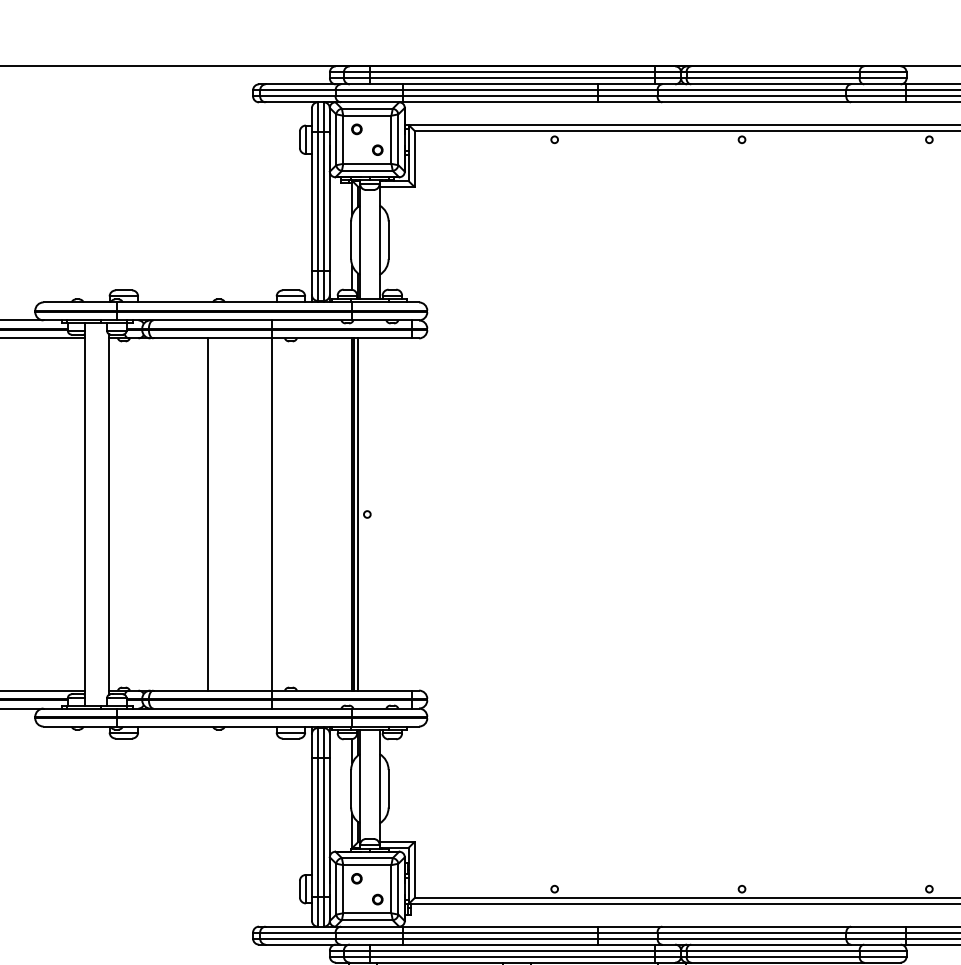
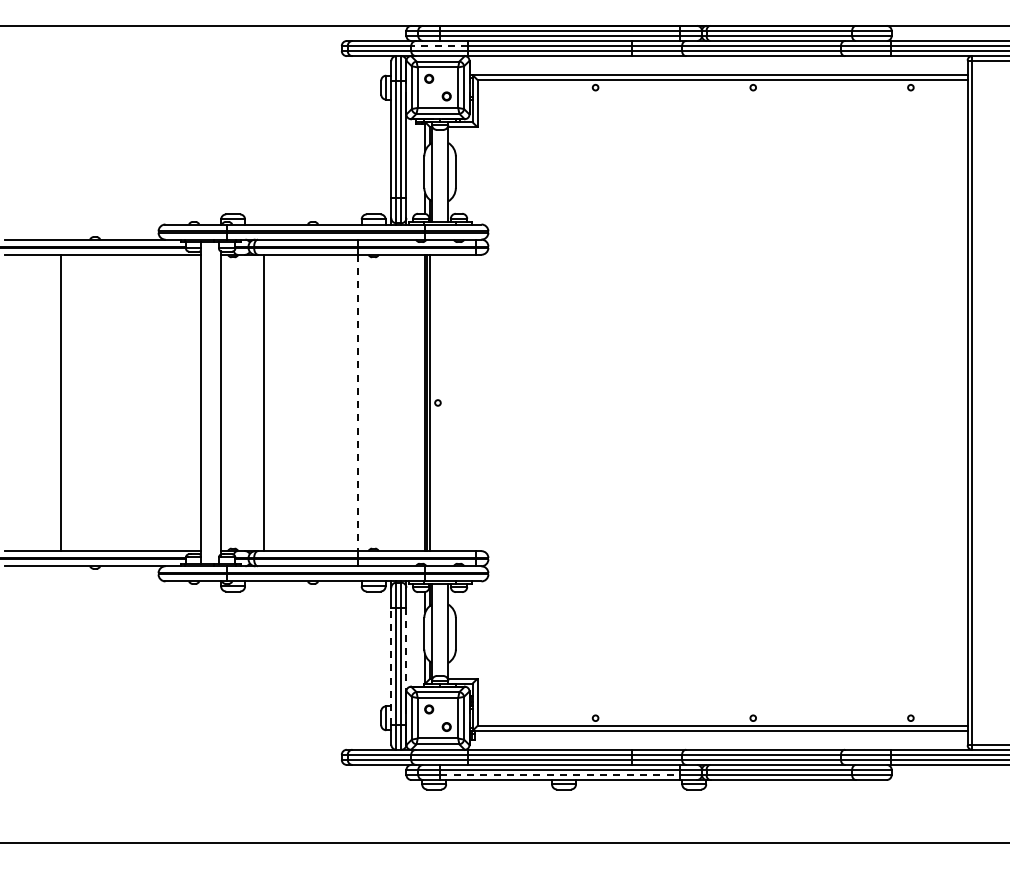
line: (369, 90) -> (439, 46), solid -> dashed
line: (207, 513) -> (263, 402), moved
line: (271, 515) -> (357, 403), solid -> dashed
line: (329, 807) -> (406, 649), solid -> dashed
line: (312, 826) -> (391, 665), solid -> dashed
line: (512, 957) -> (560, 775), solid -> dashed

